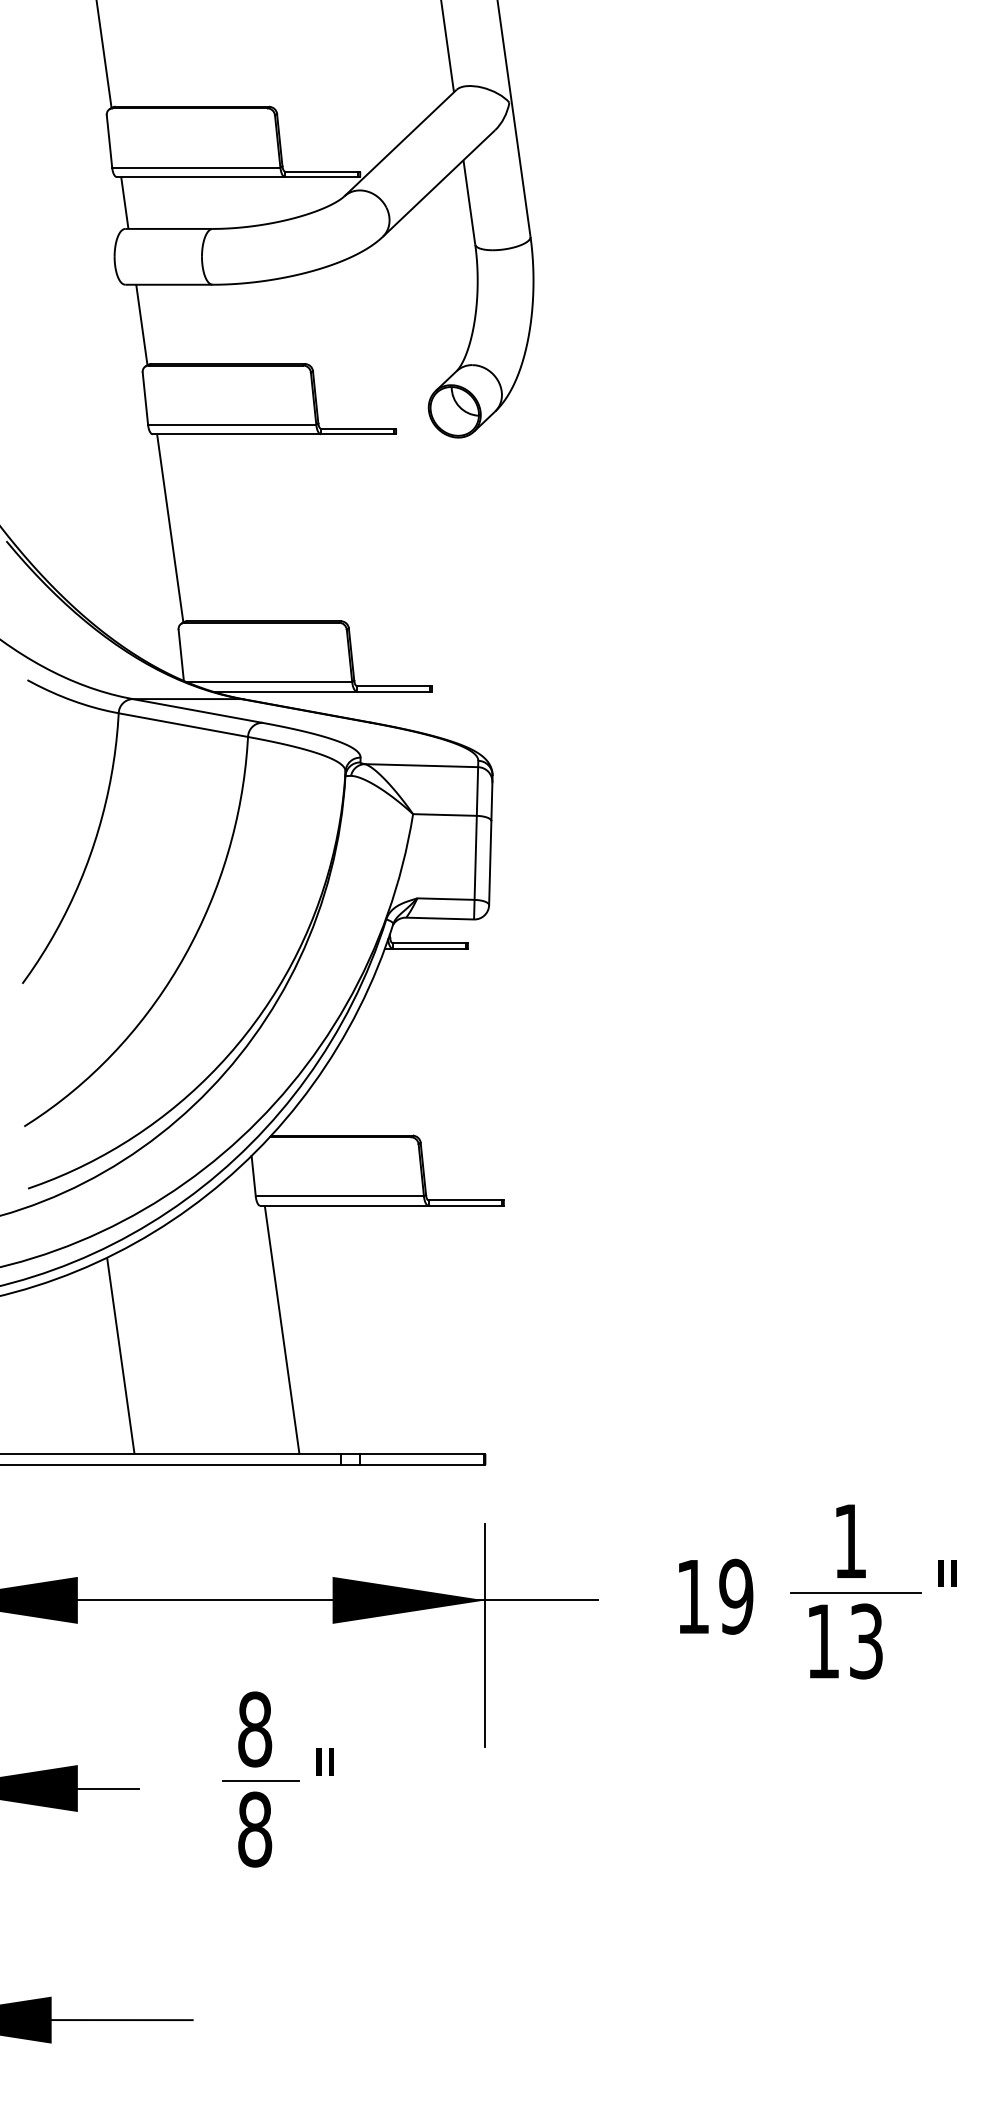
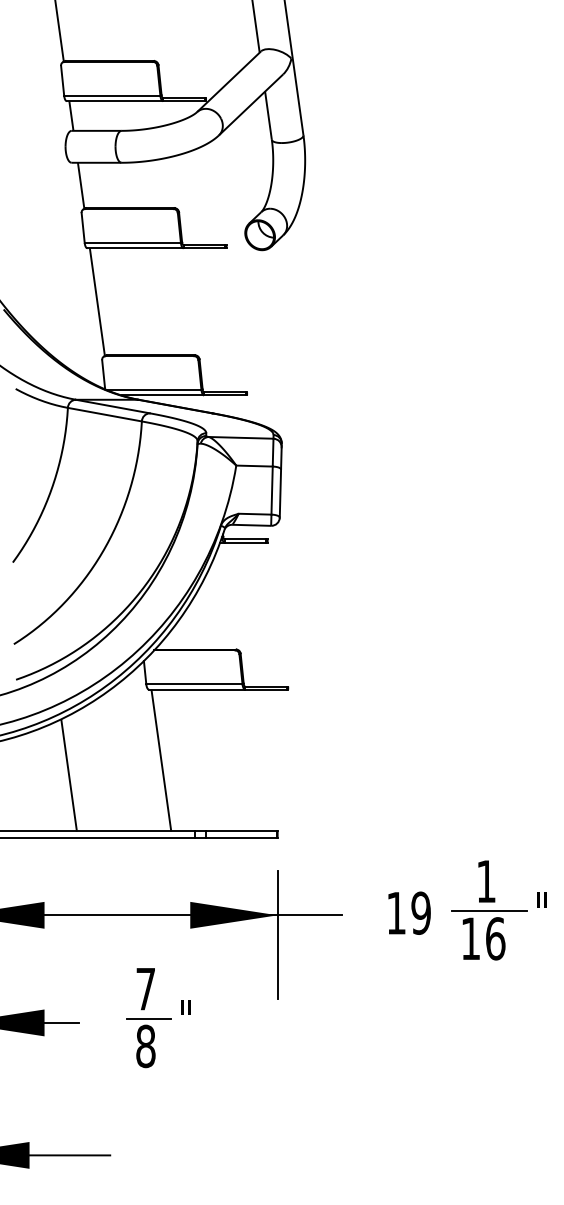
text: (866, 1640) -> (495, 938), 13 -> 16
text: (254, 1728) -> (145, 988), 8 -> 7

